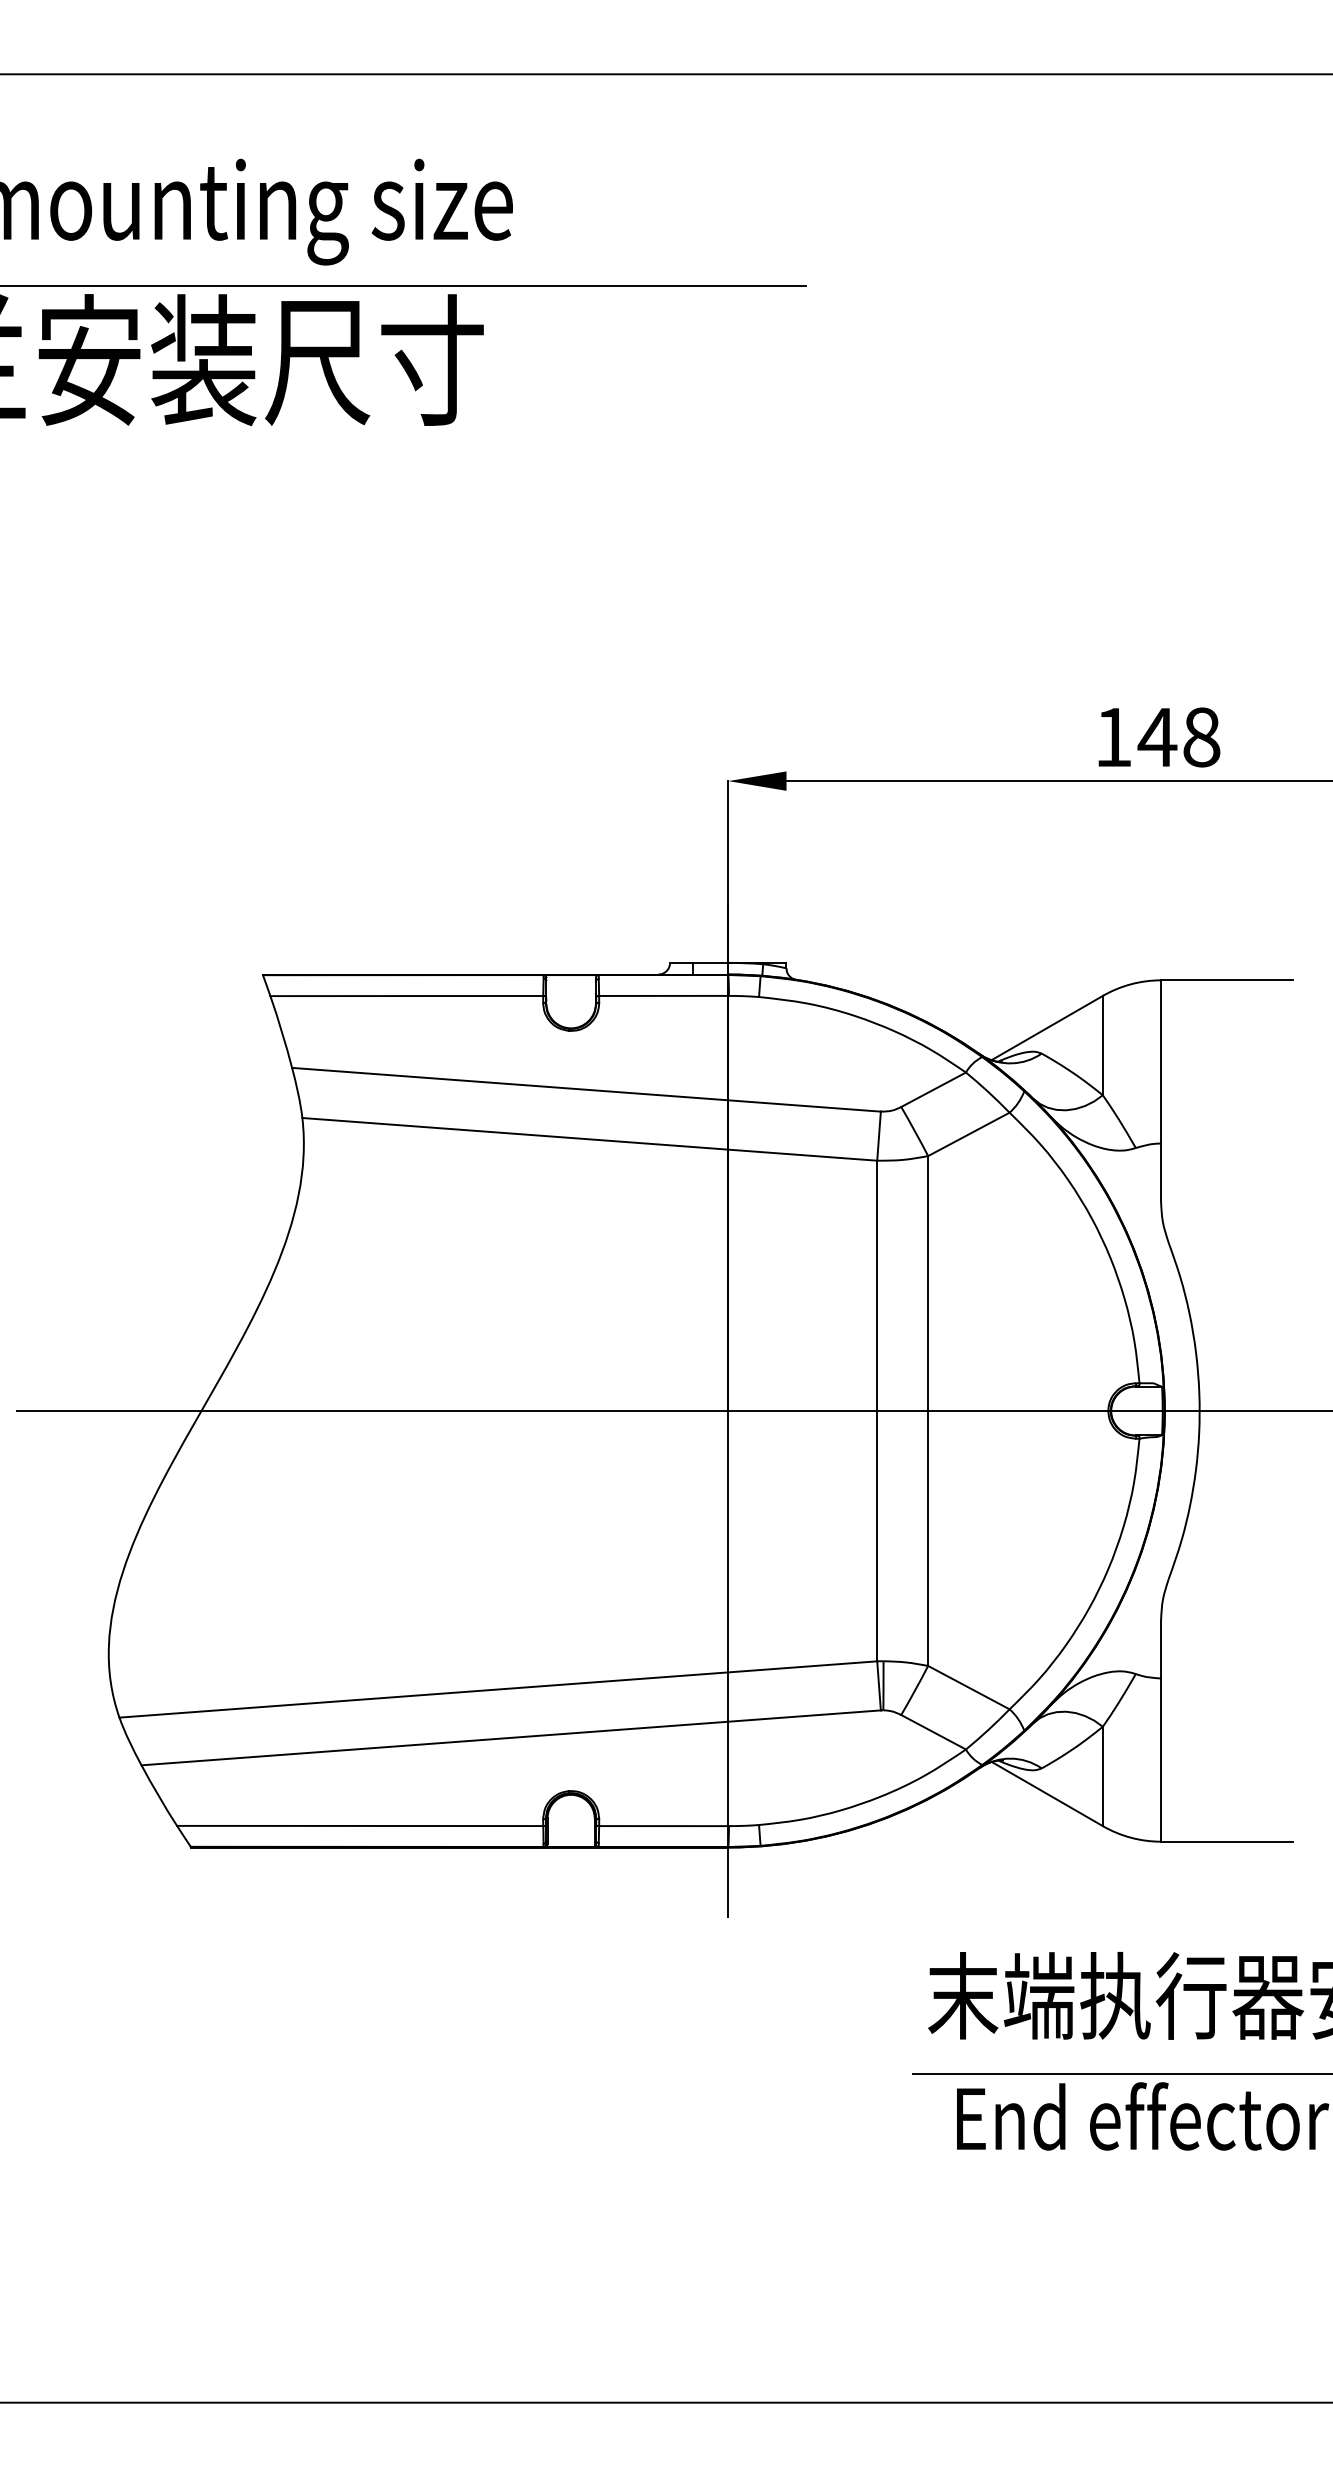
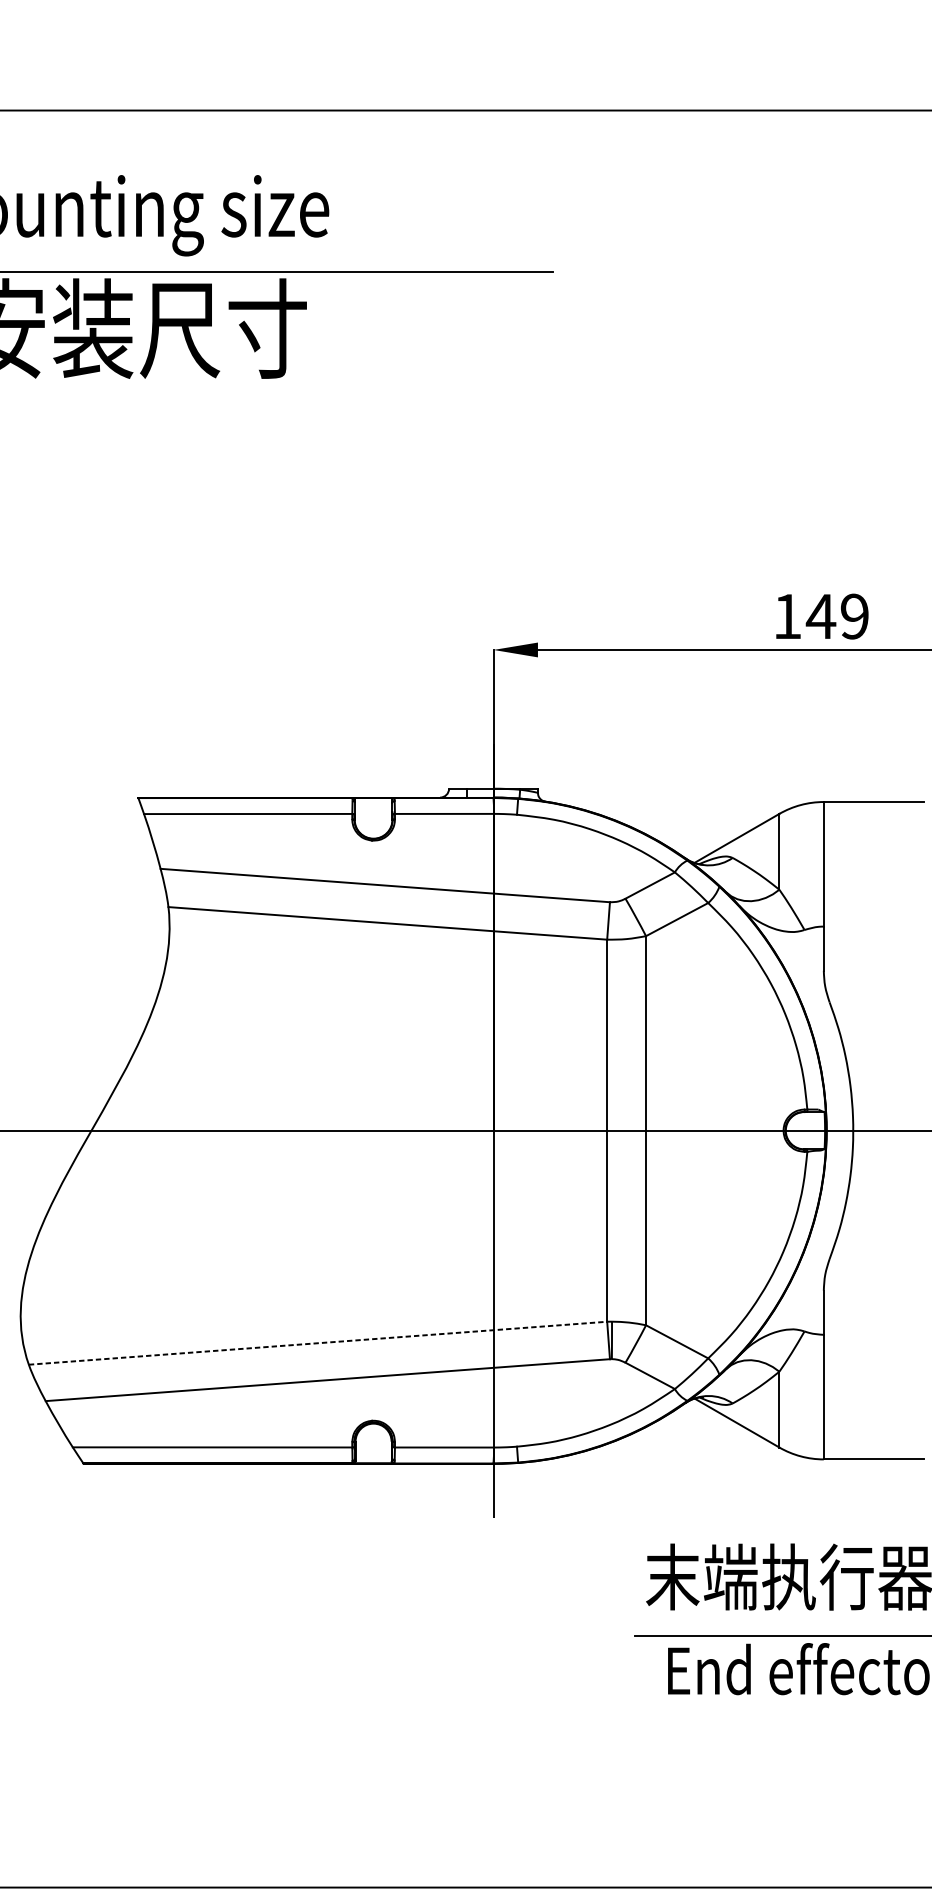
text: (1201, 737) -> (854, 616), 148 -> 149
line: (498, 1689) -> (318, 1343), solid -> dashed

